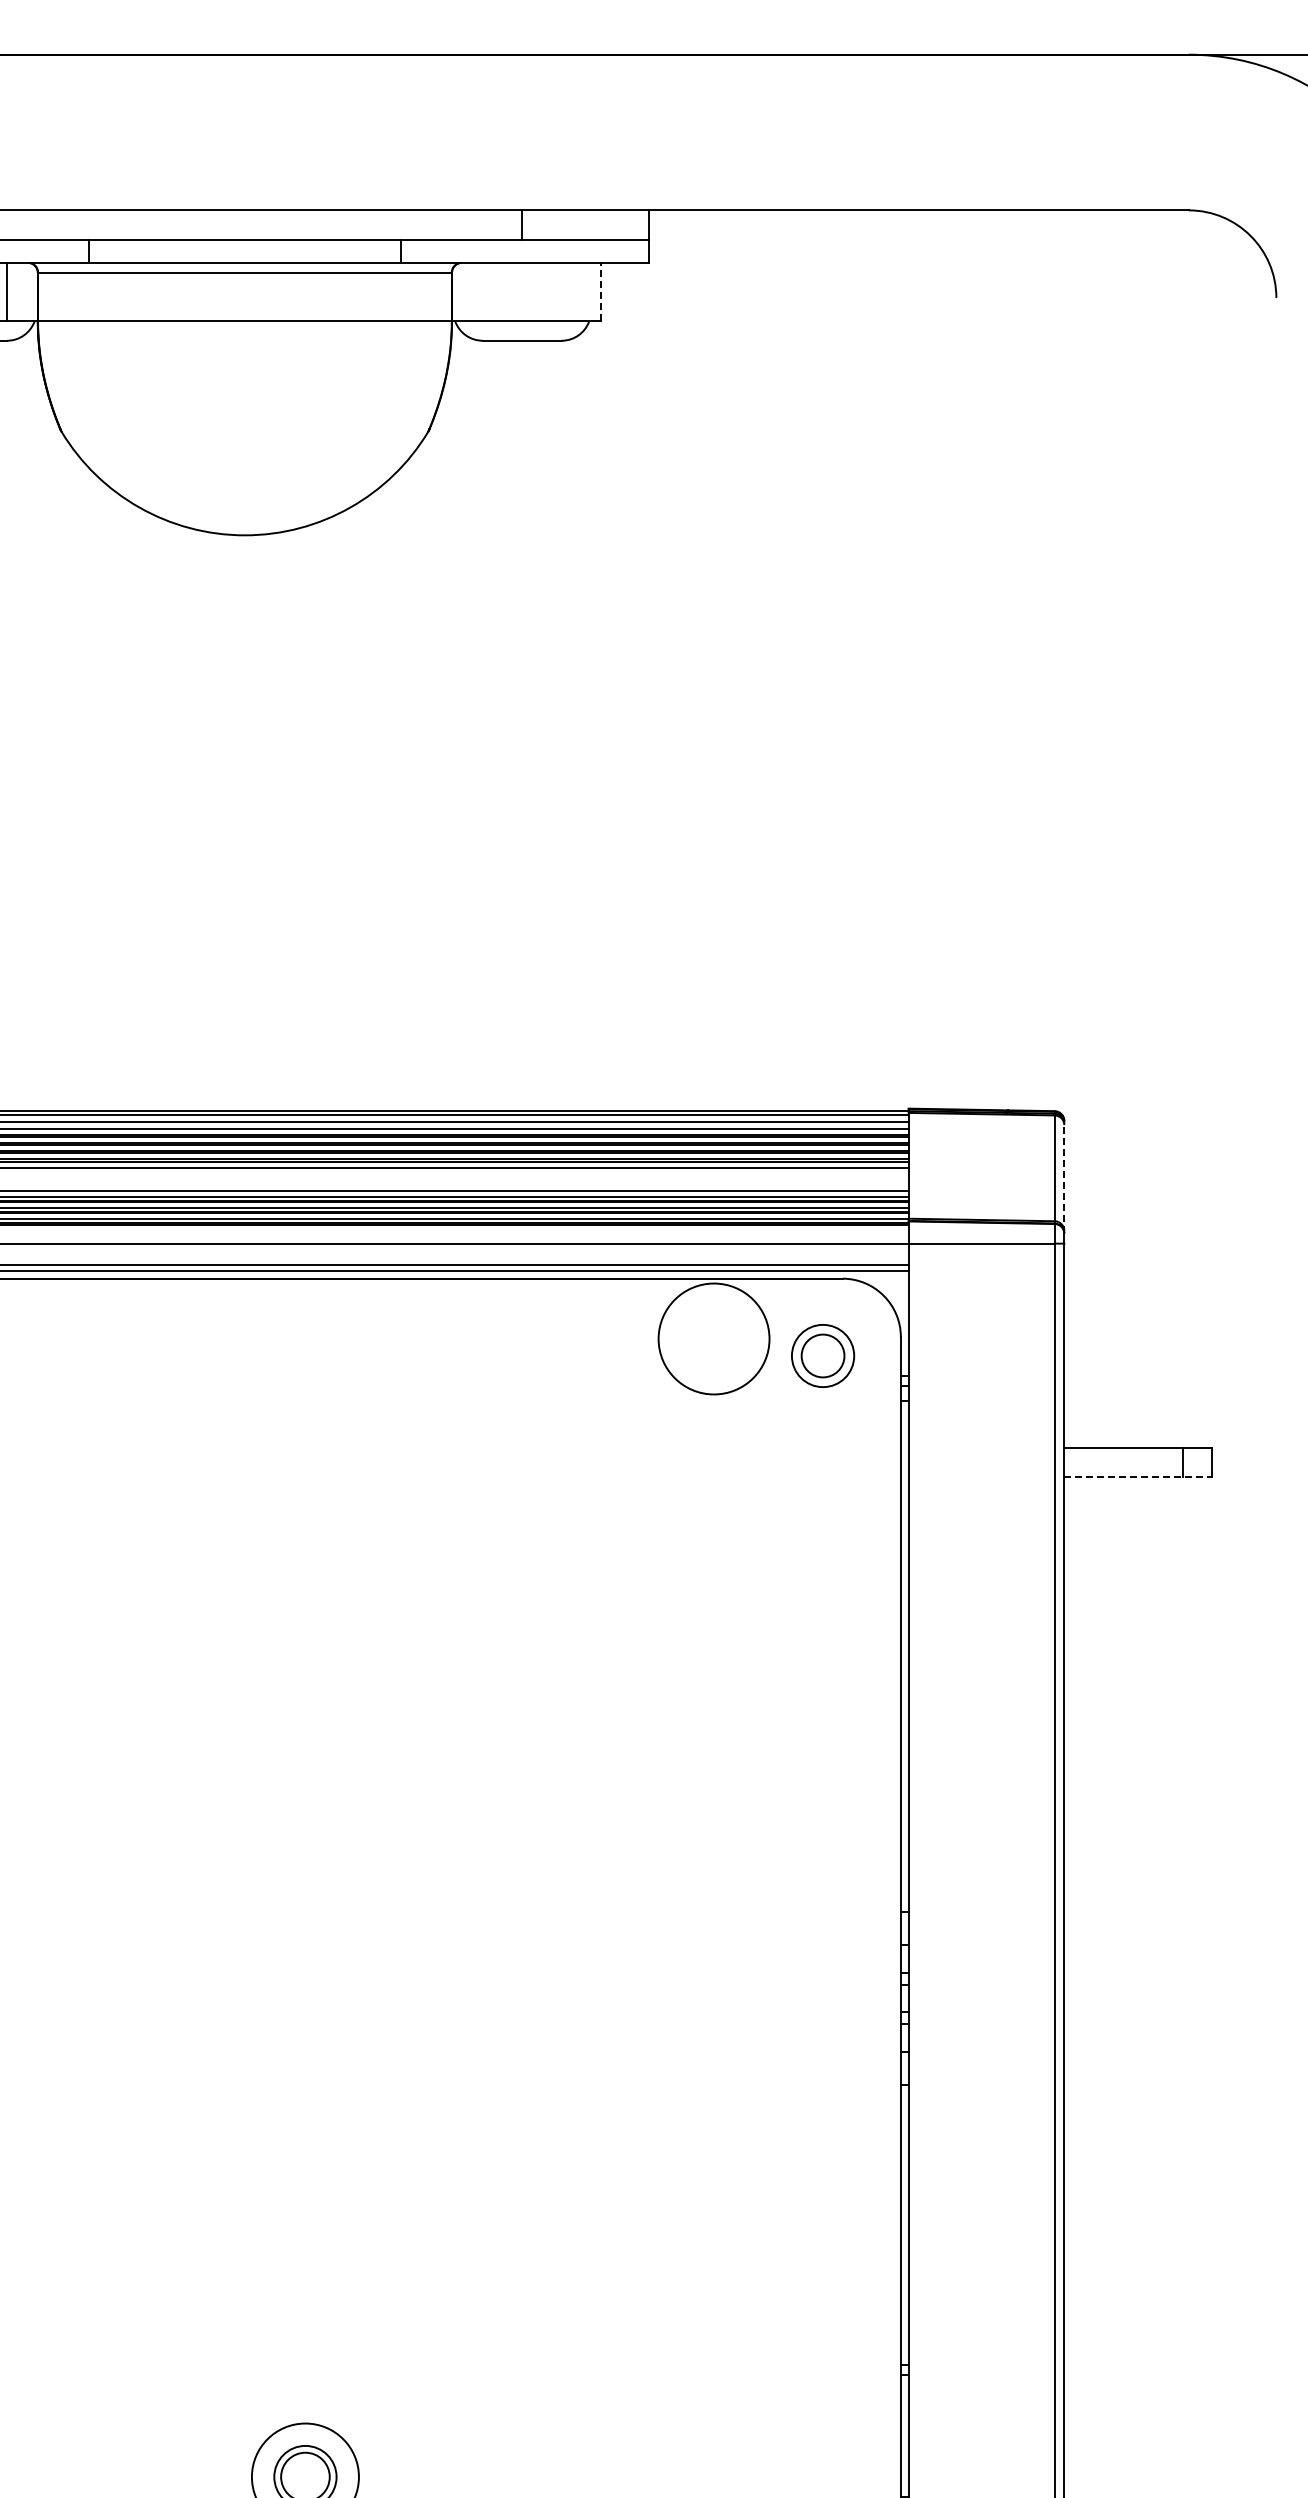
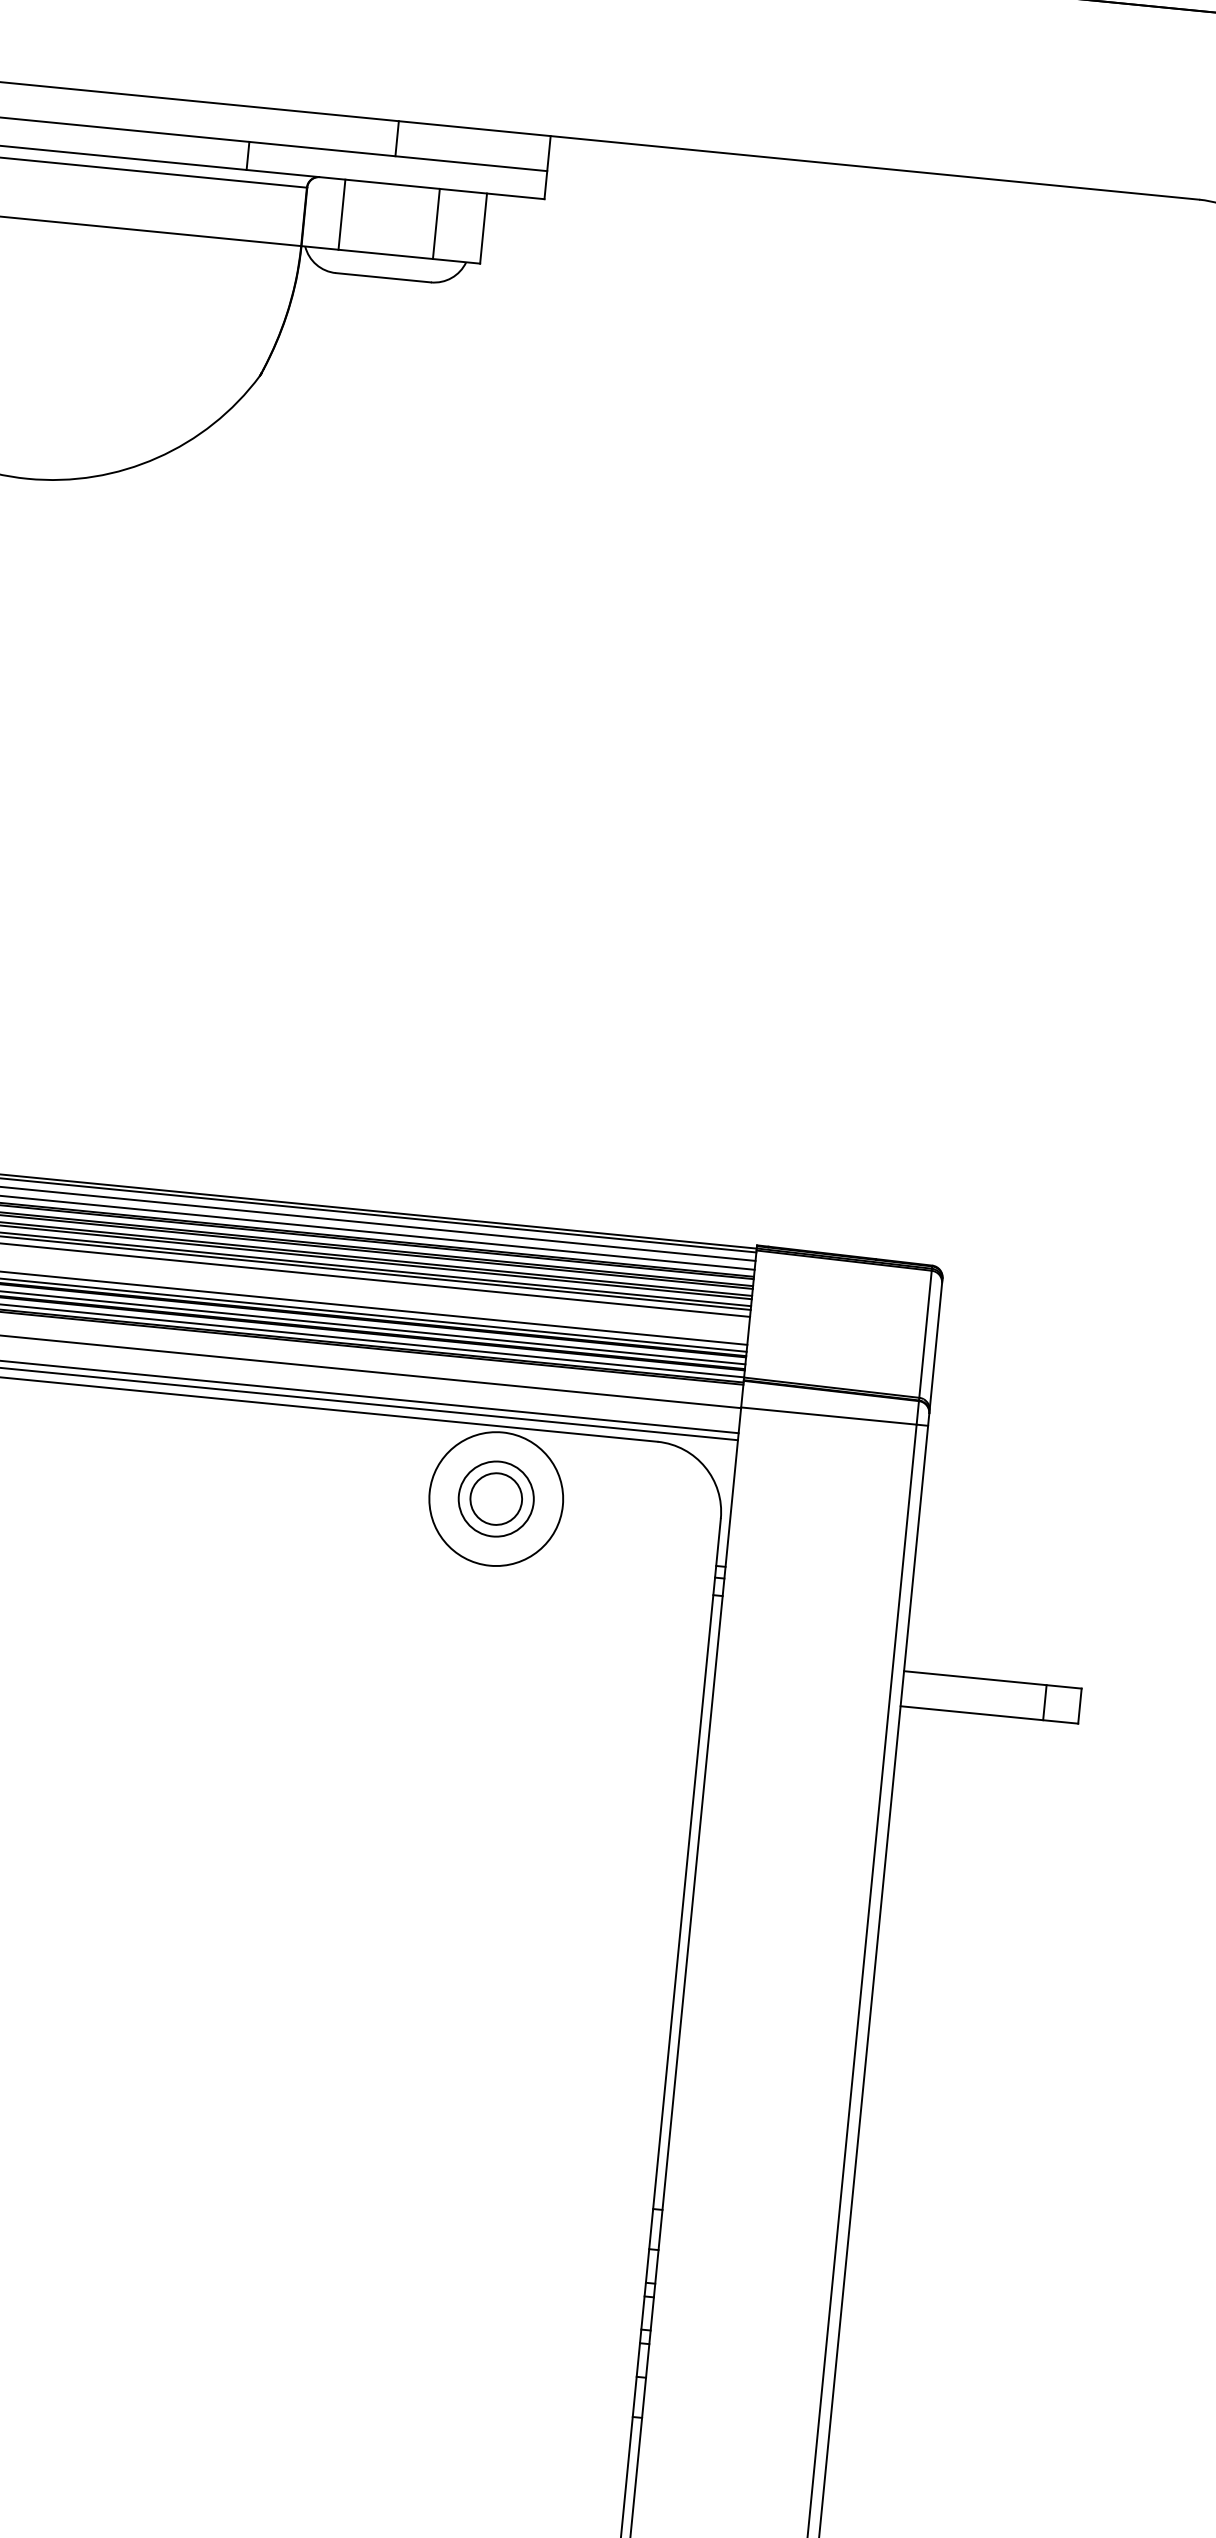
line: (482, 291) -> (341, 213), added
line: (561, 291) -> (436, 223), added
line: (600, 291) -> (483, 227), dashed -> solid
line: (1064, 1176) -> (936, 1345), dashed -> solid
part: (823, 1355) -> (496, 1498), moved
line: (1138, 1477) -> (989, 1715), dashed -> solid

